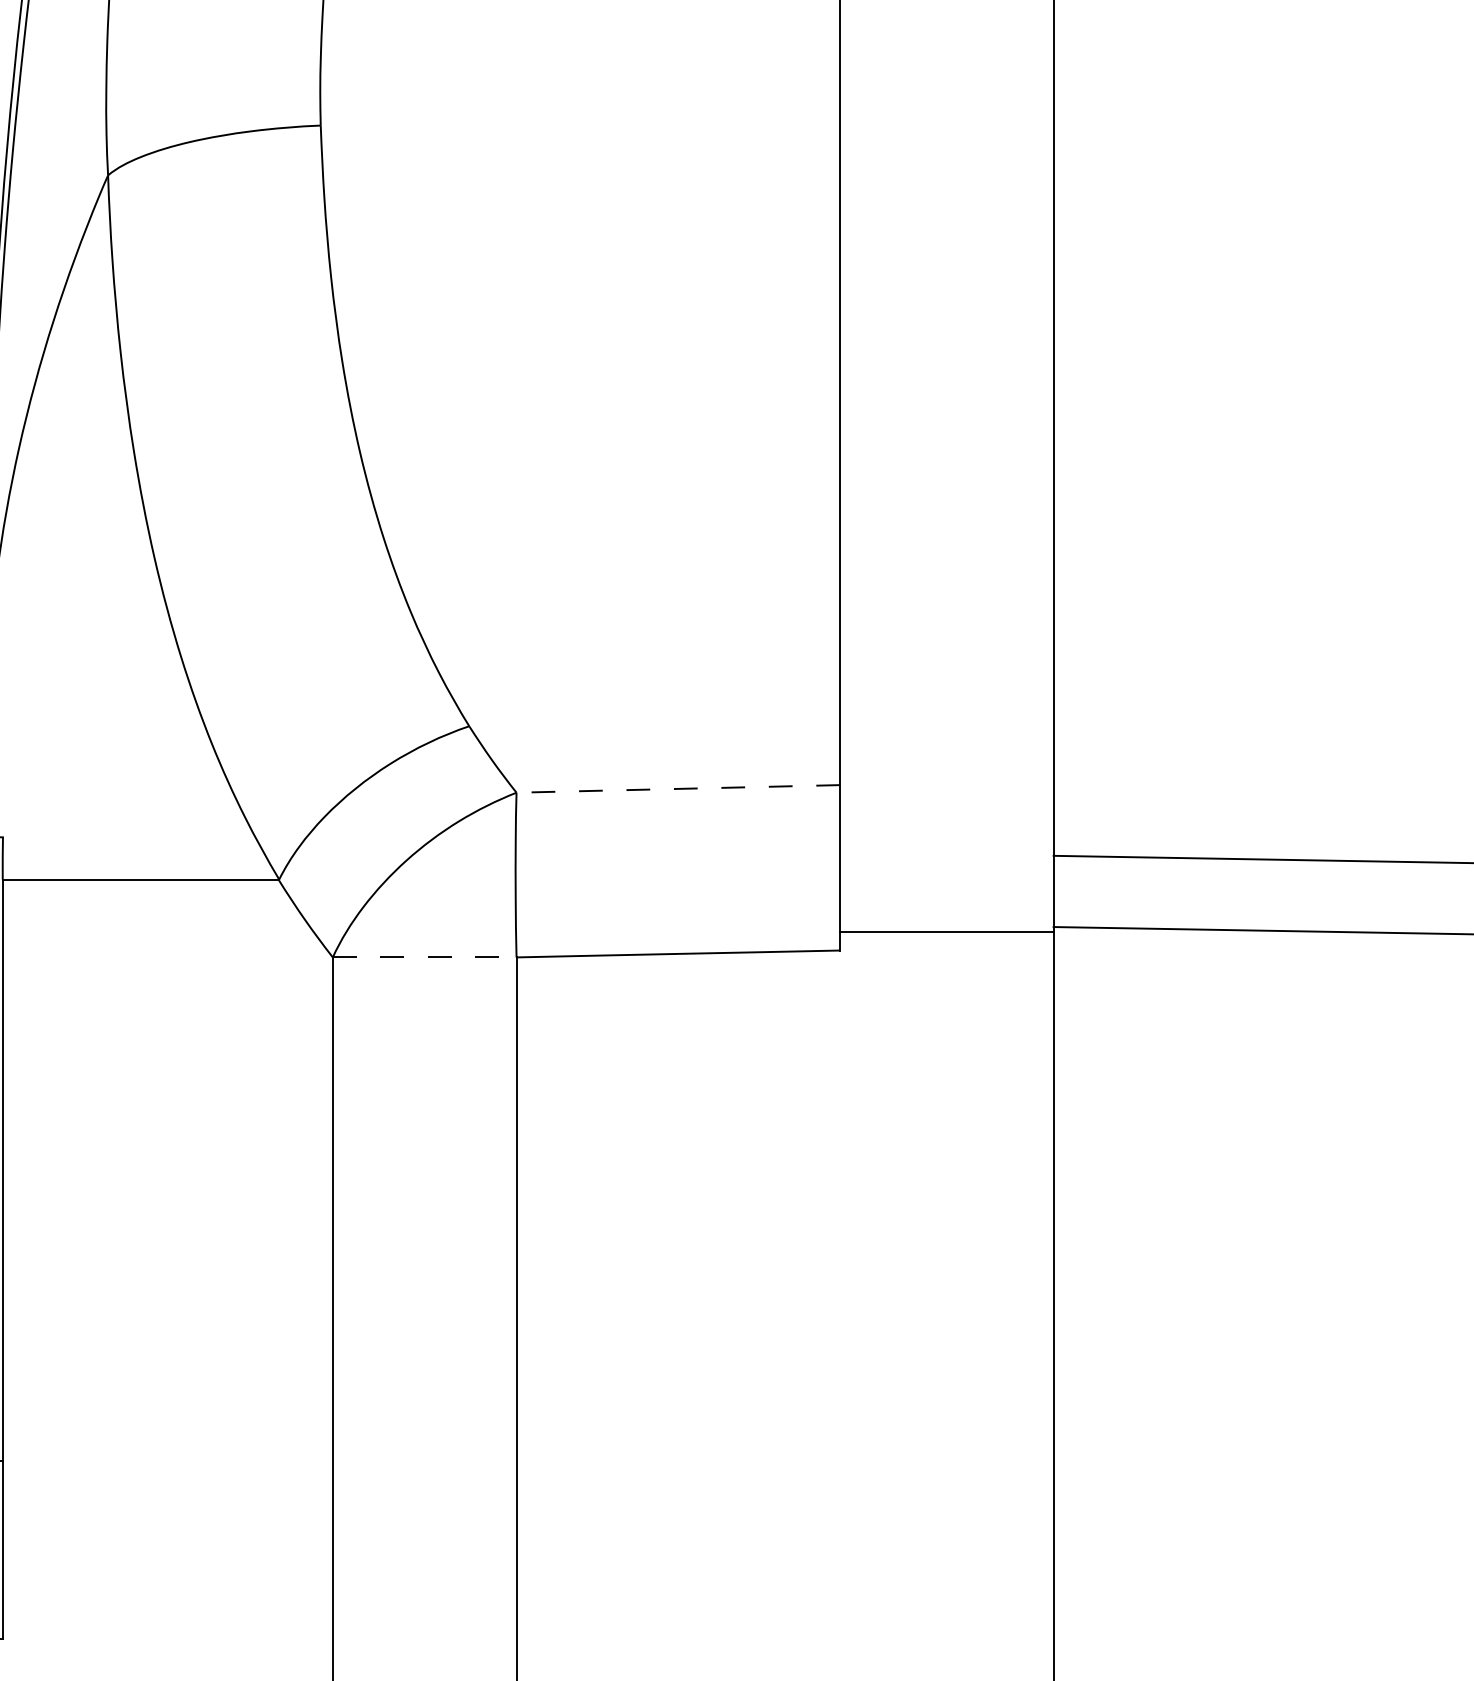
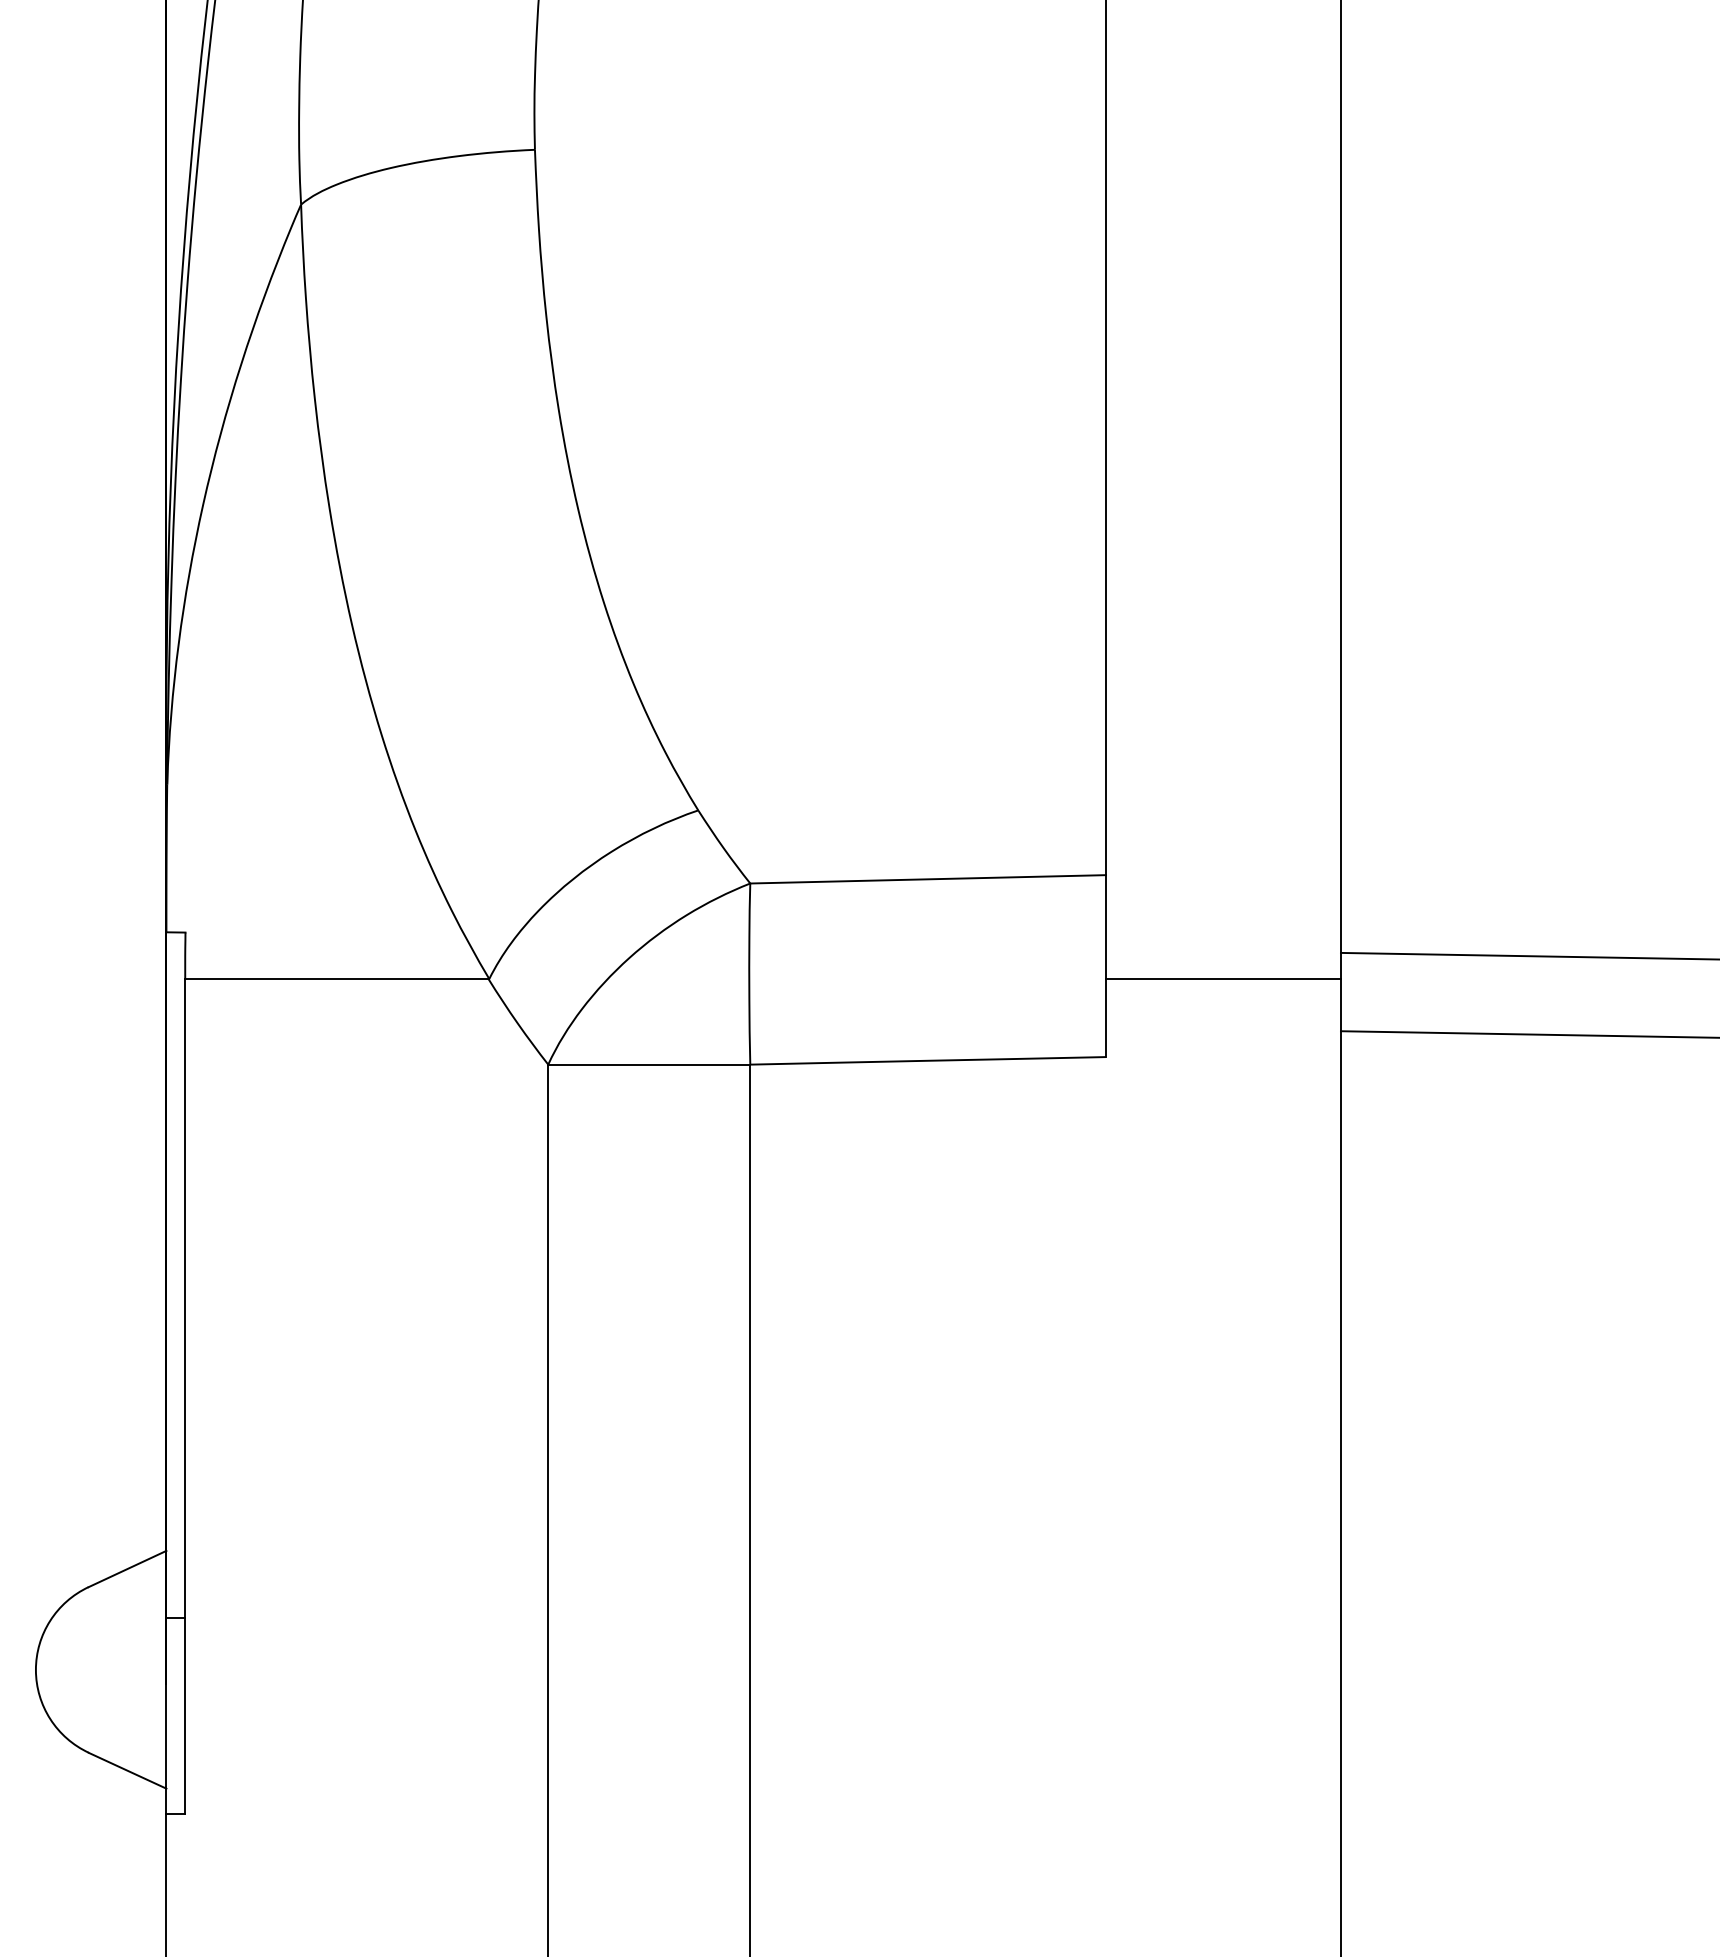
line: (678, 789) -> (928, 879), dashed -> solid
line: (946, 932) -> (1223, 979), moved
line: (424, 957) -> (649, 1064), dashed -> solid

